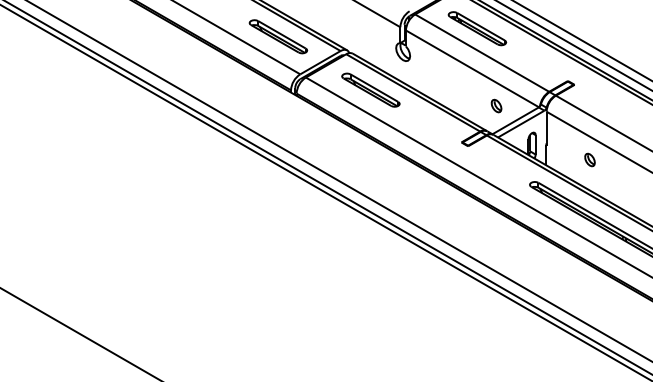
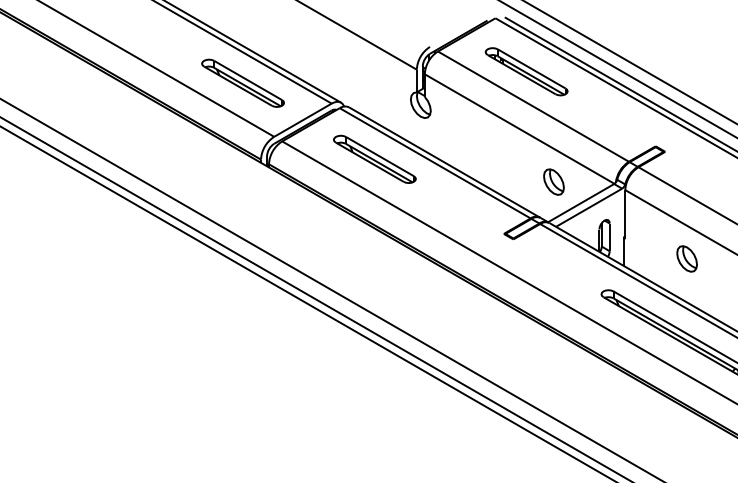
part: (496, 105) -> (553, 181), size x1.43
part: (589, 159) -> (686, 258), size x1.43

